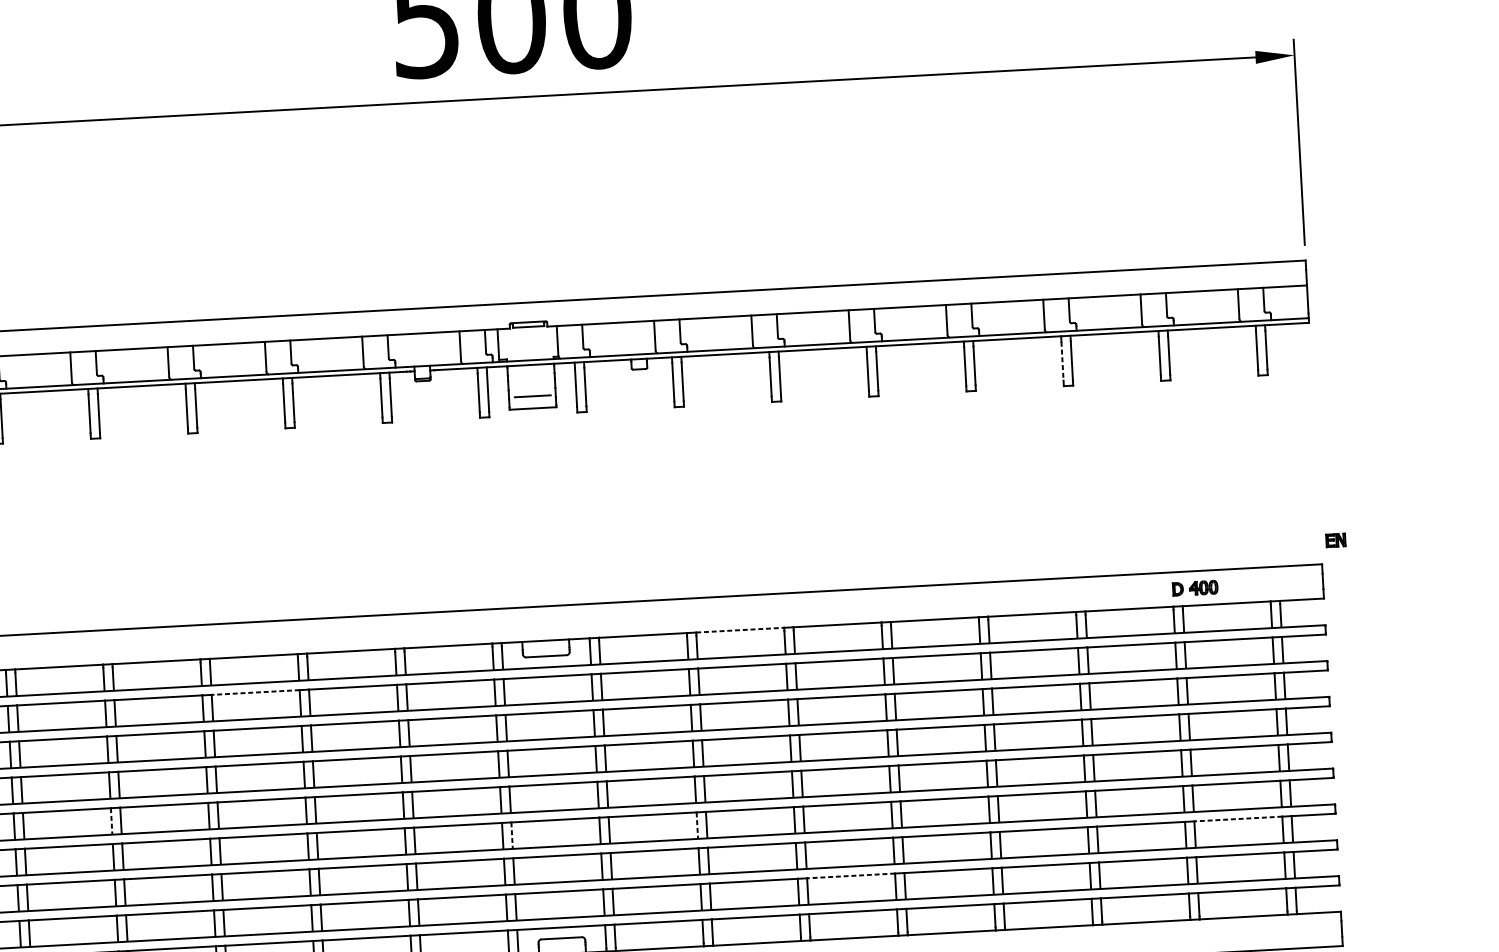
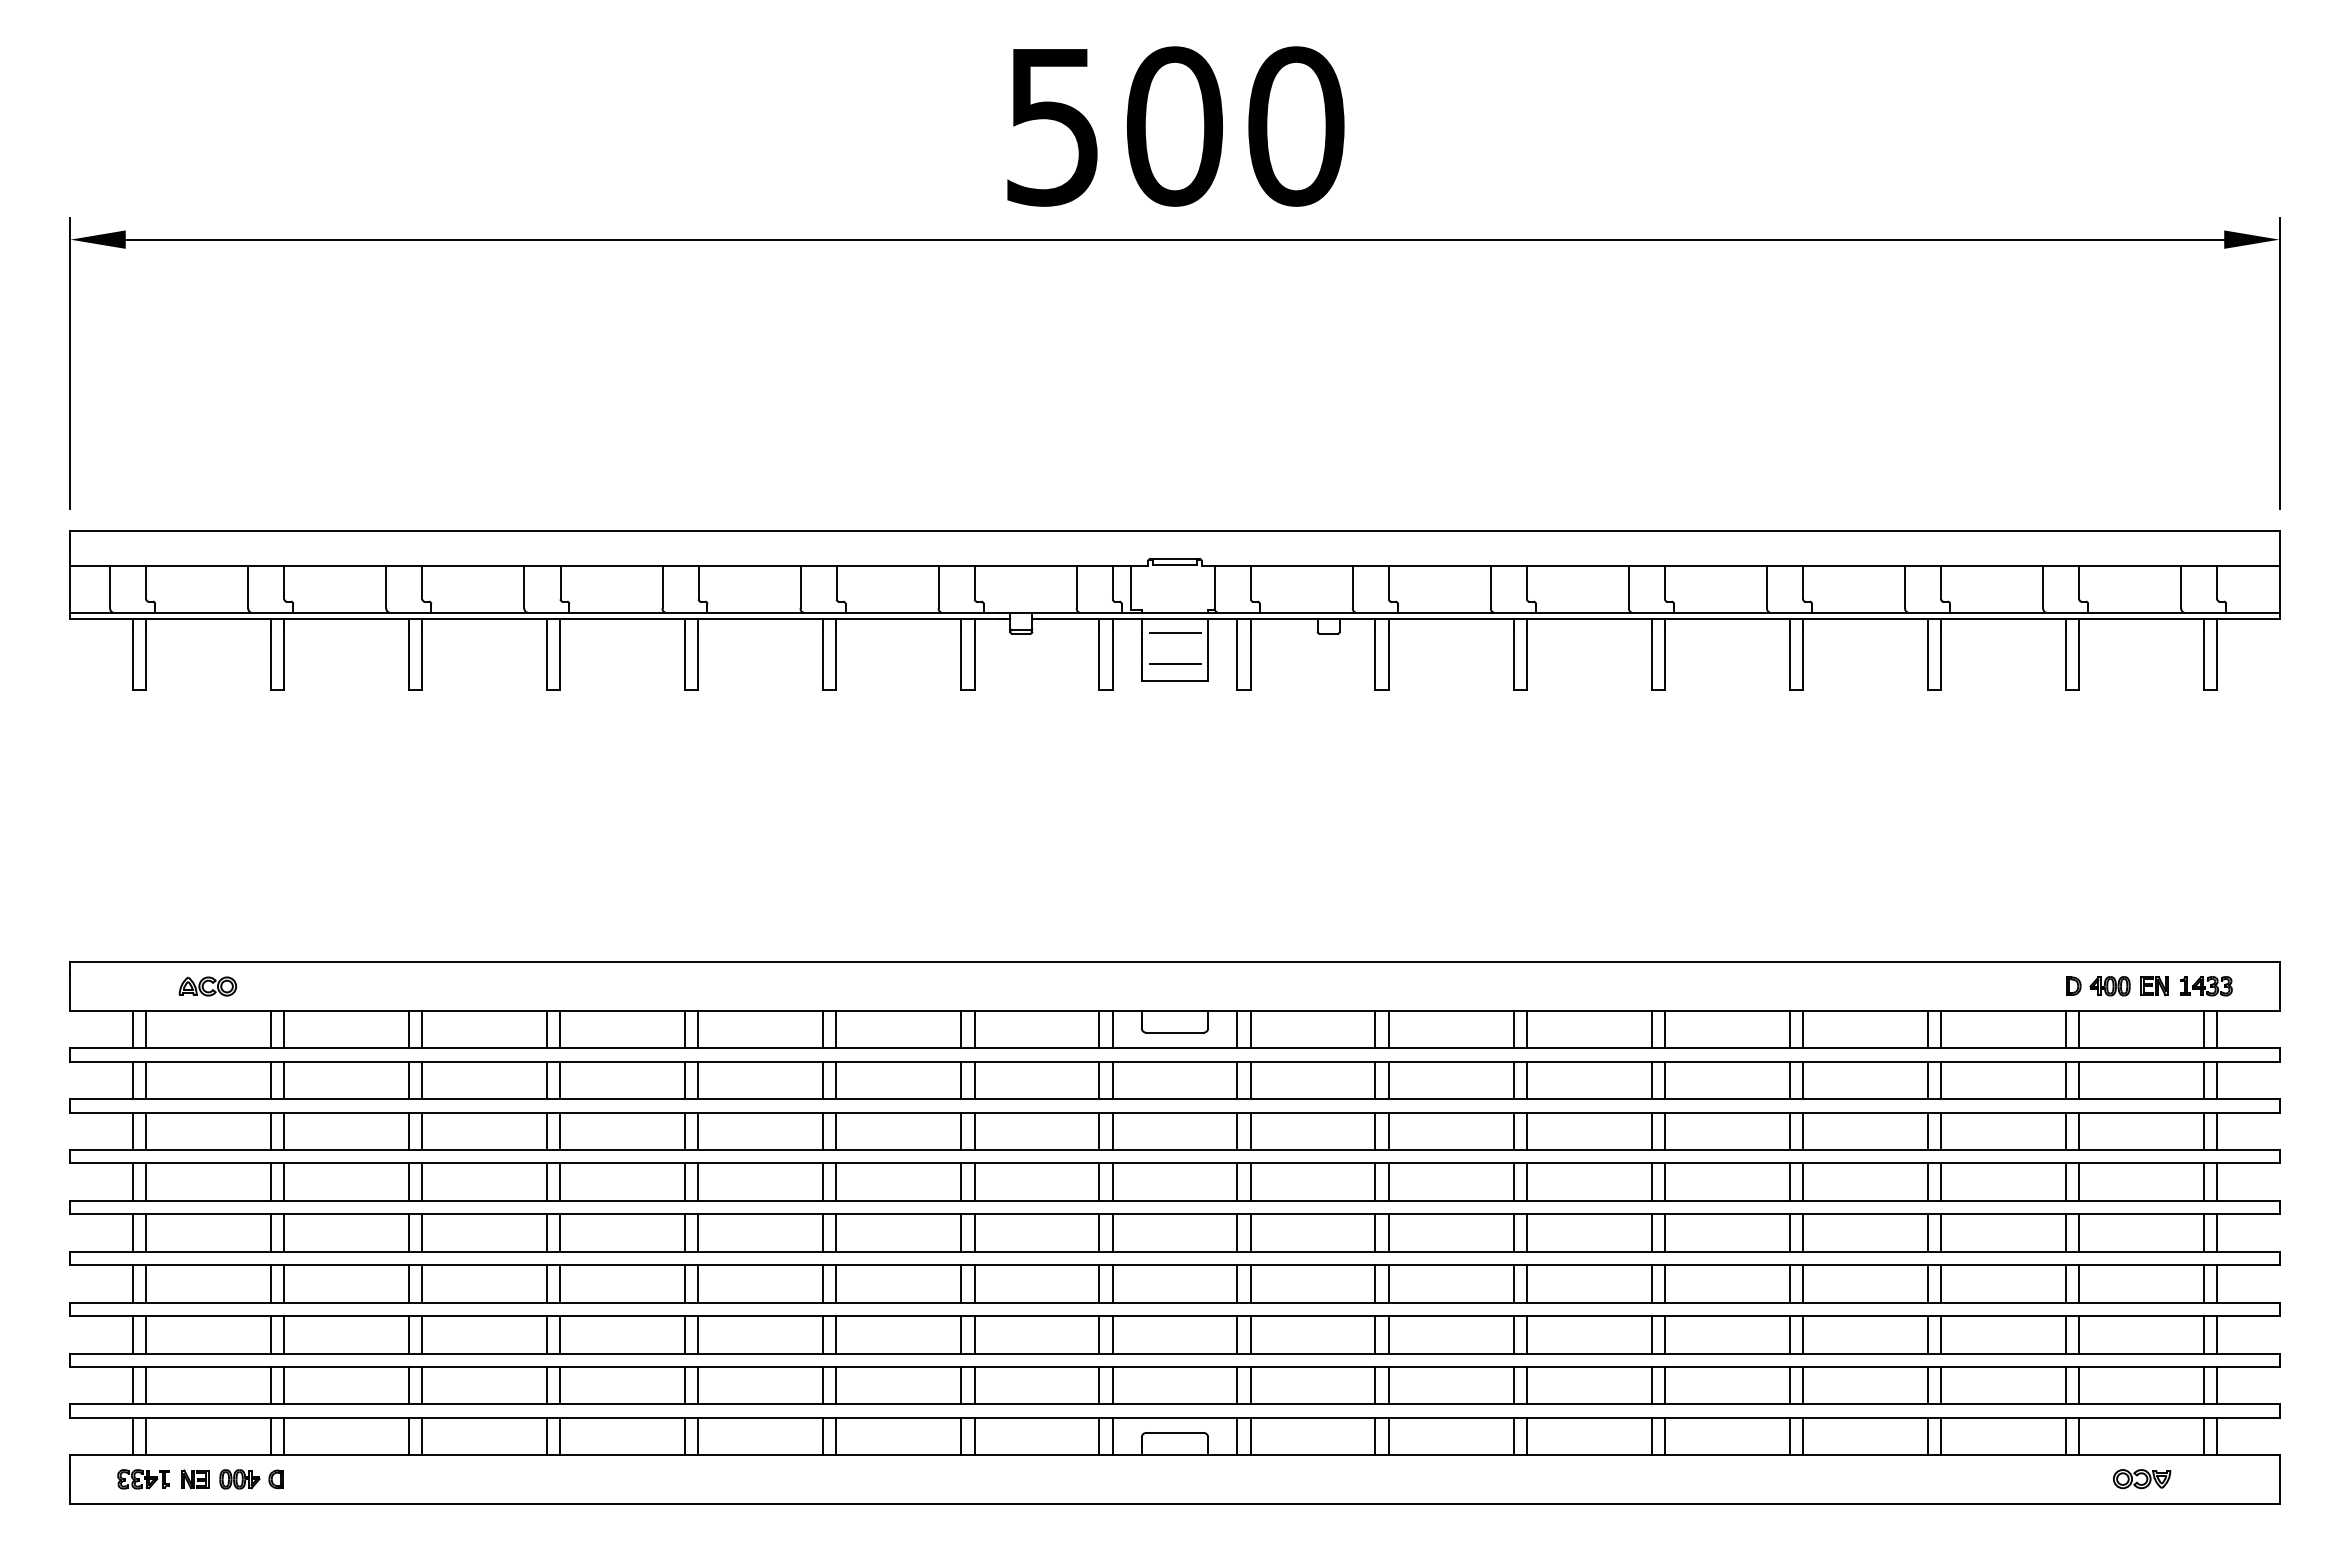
line: (1062, 361) -> (1927, 654), dashed -> solid
line: (530, 375) -> (1174, 633), added
part: (1335, 540) -> (2154, 986), moved
part: (1271, 584) -> (2206, 986), added
line: (740, 630) -> (1451, 1010), dashed -> solid
line: (255, 692) -> (760, 1061), dashed -> solid
line: (1237, 818) -> (2140, 1315), dashed -> solid
line: (111, 821) -> (547, 1233), dashed -> solid
line: (697, 825) -> (1375, 1283), dashed -> solid
line: (512, 835) -> (1112, 1283), dashed -> solid
line: (850, 875) -> (1588, 1366), dashed -> solid
part: (1245, 934) -> (2142, 1479), added

